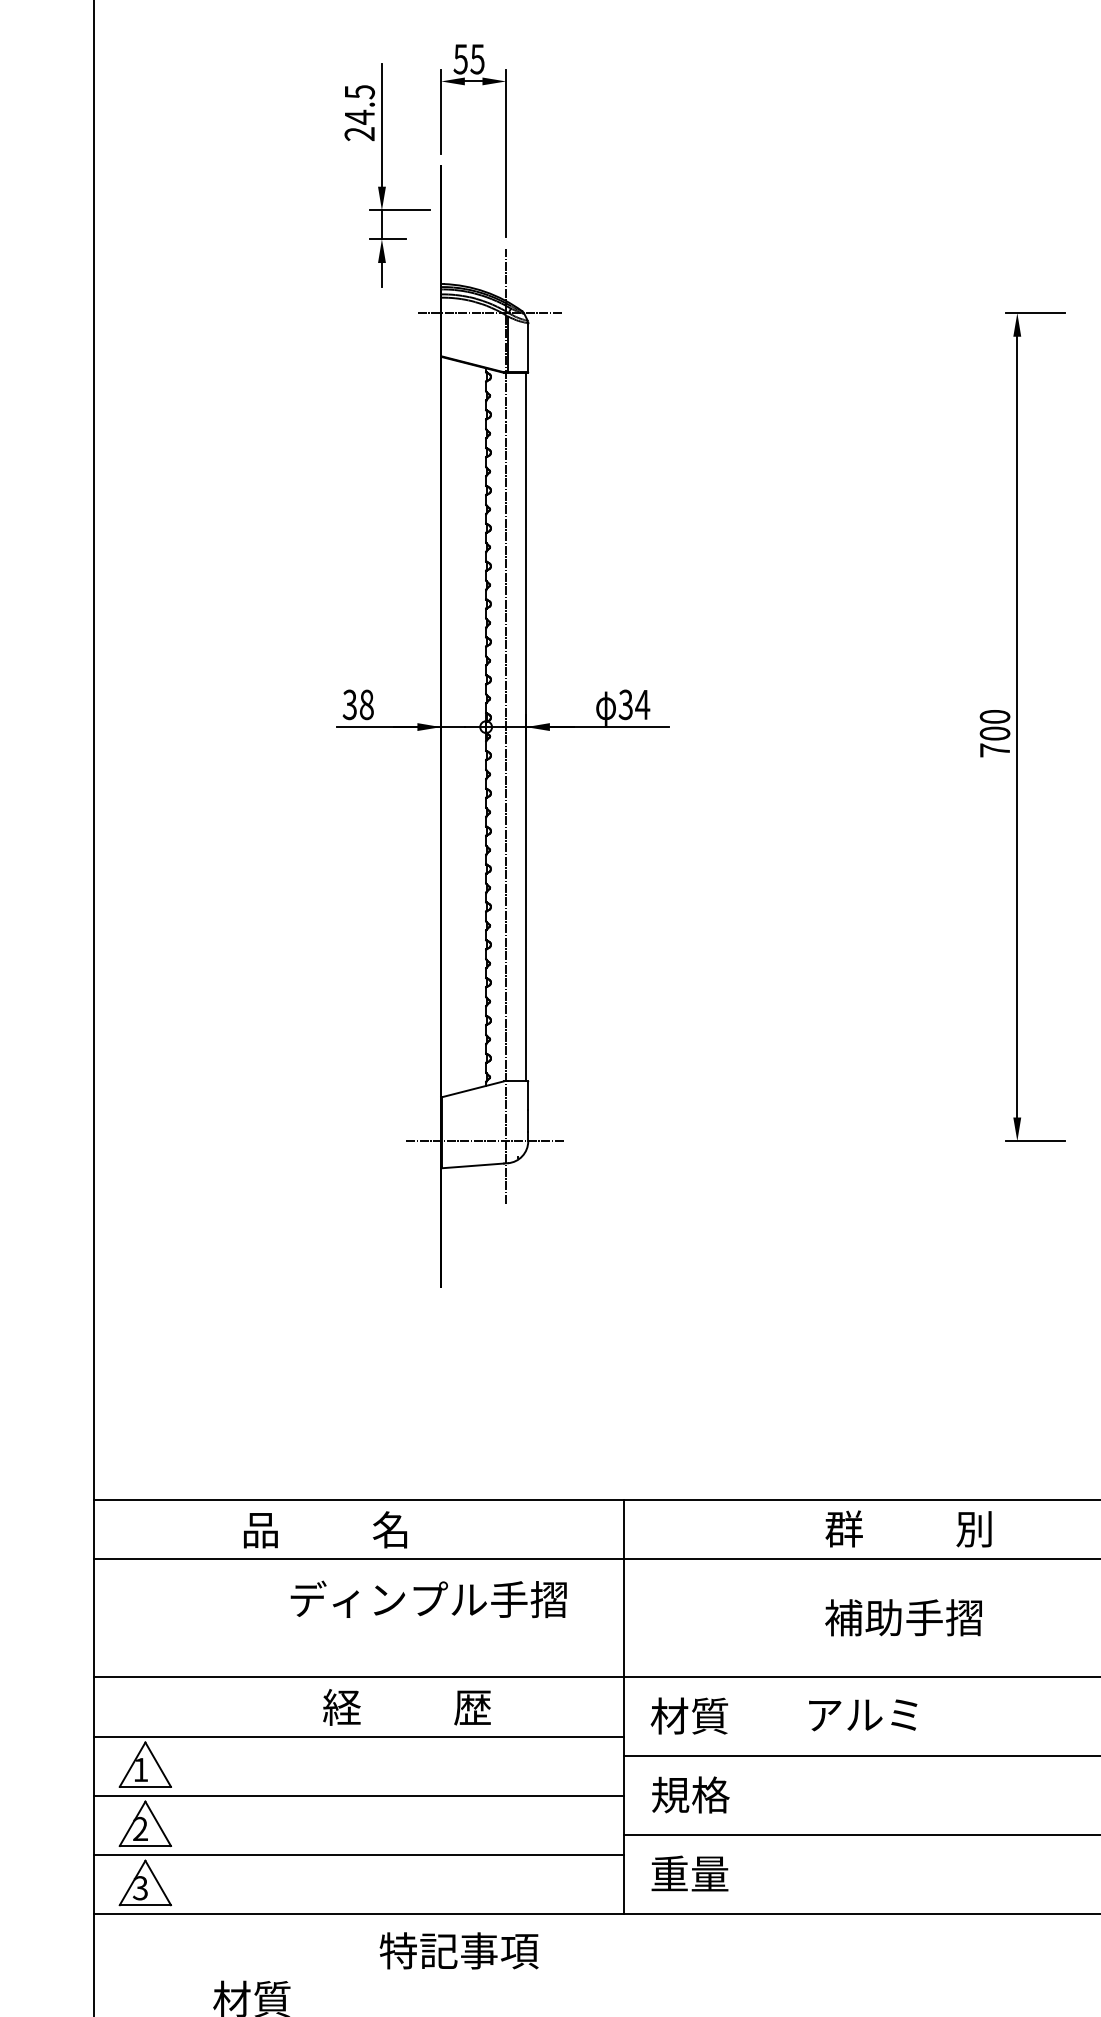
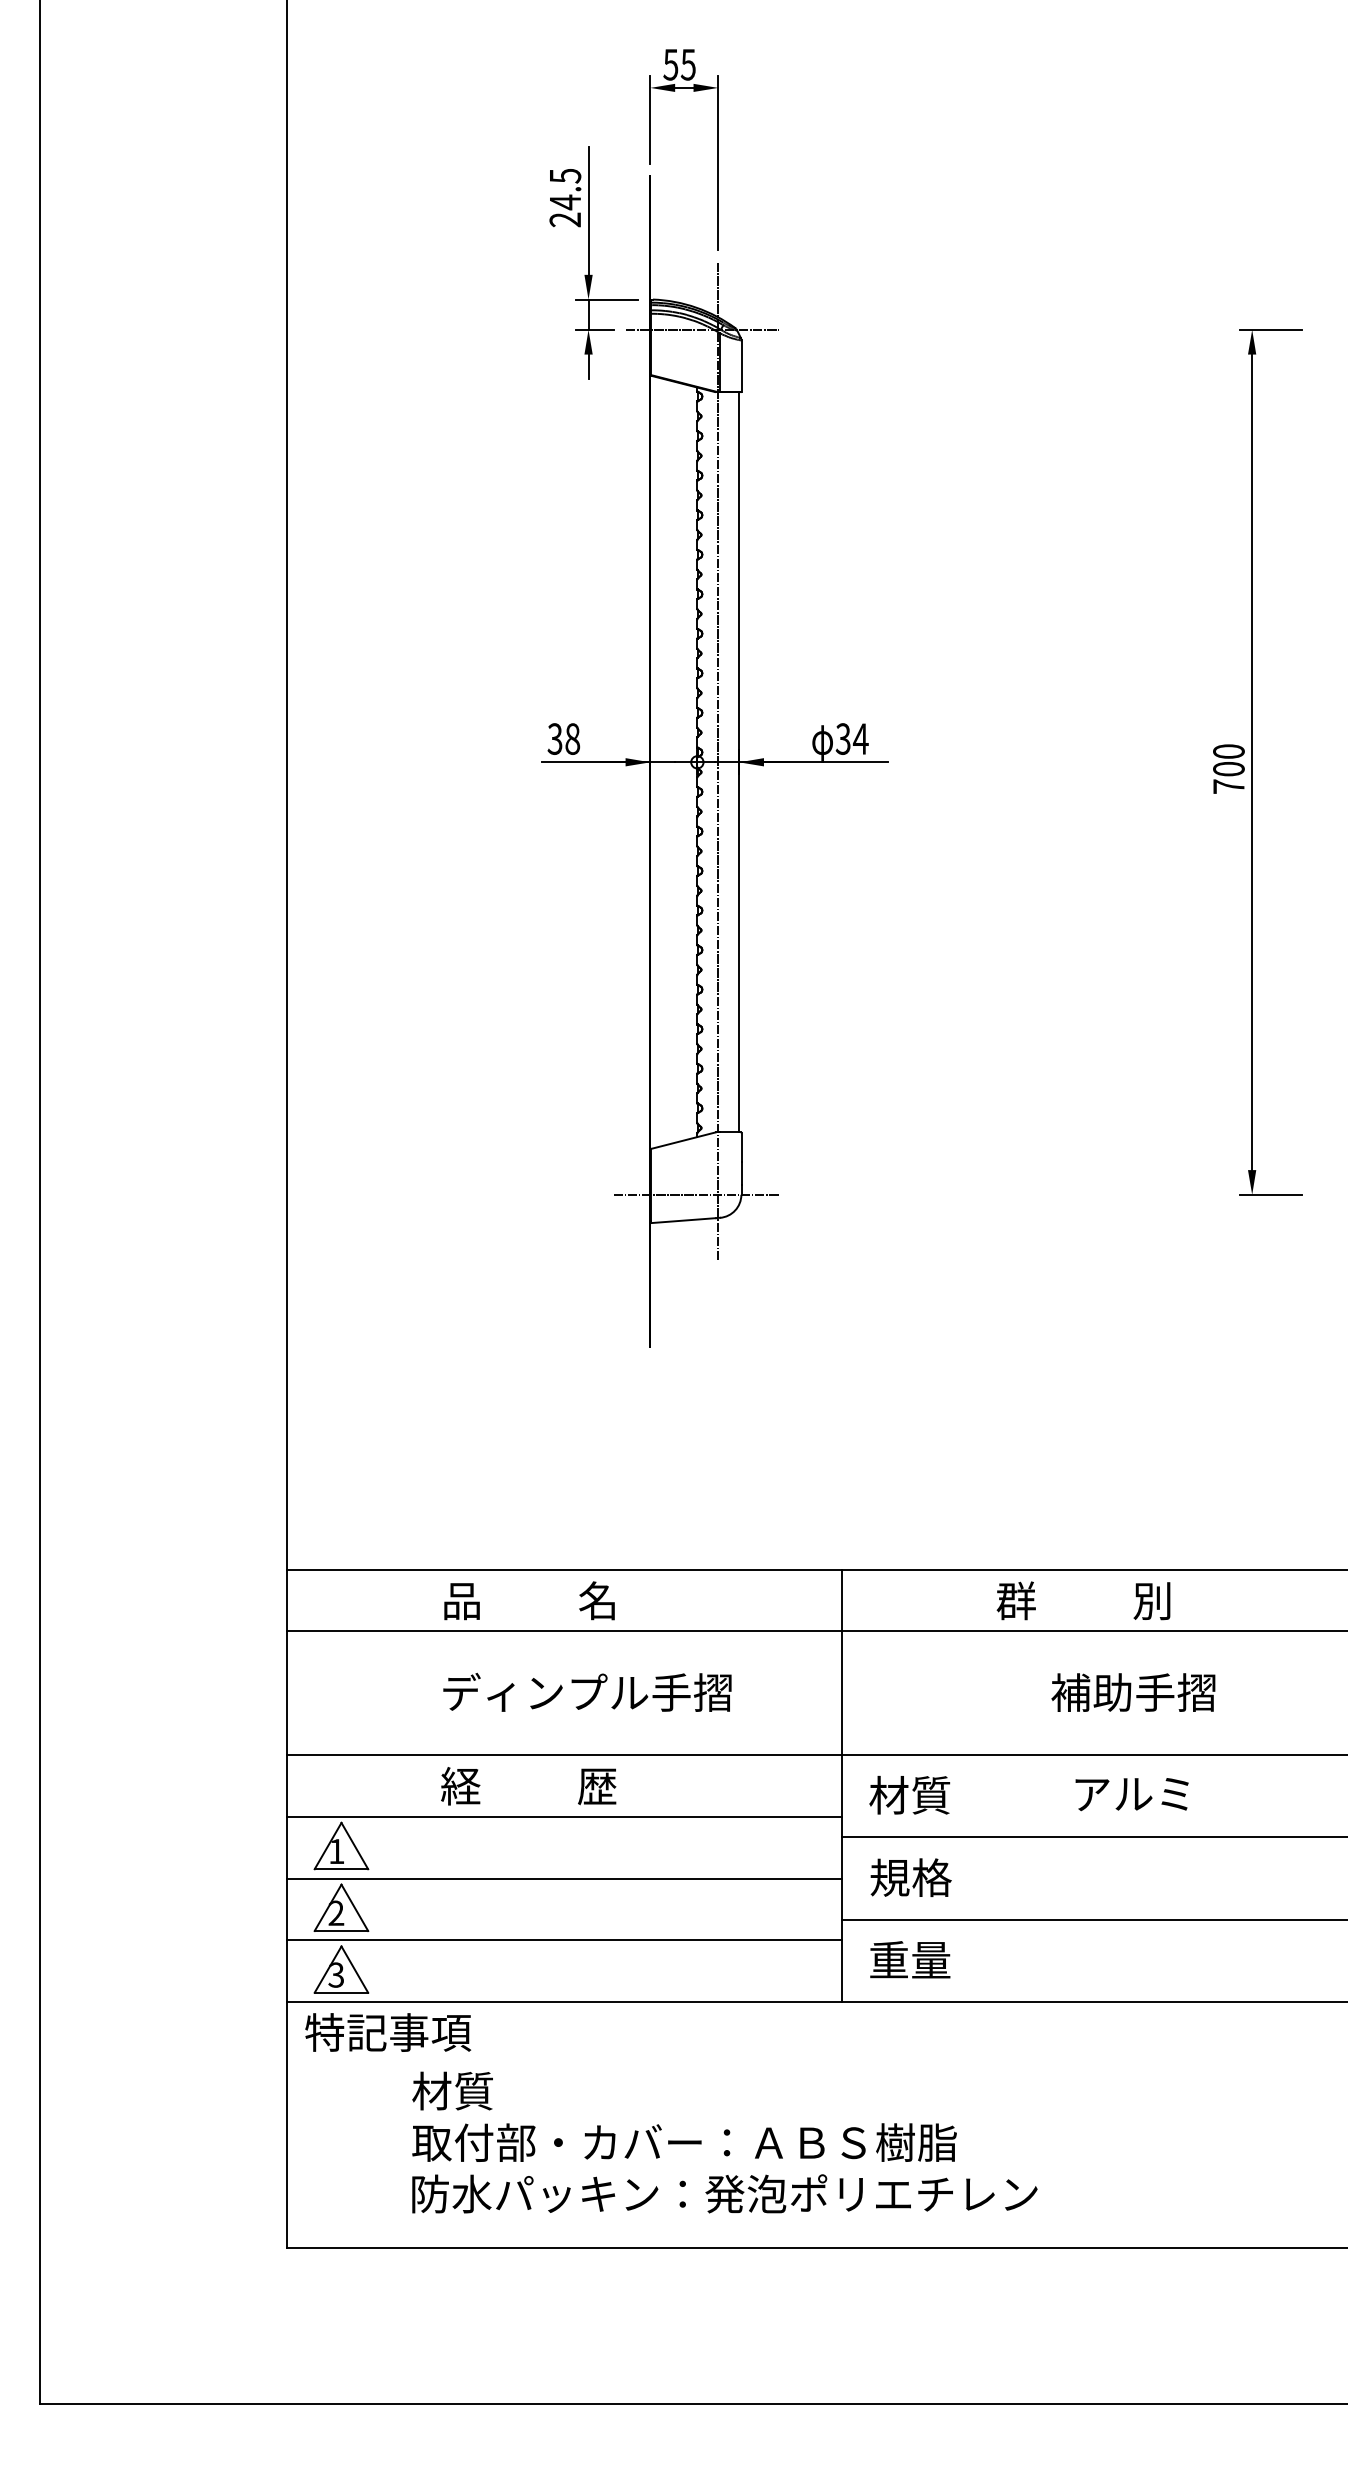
part: (386, 174) -> (593, 262), moved
text: (908, 1528) -> (1083, 1600), moved
text: (428, 1598) -> (587, 1691), moved
text: (406, 1707) -> (528, 1786), moved
text: (862, 1715) -> (1131, 1794), moved
text: (459, 1950) -> (388, 2032), moved

